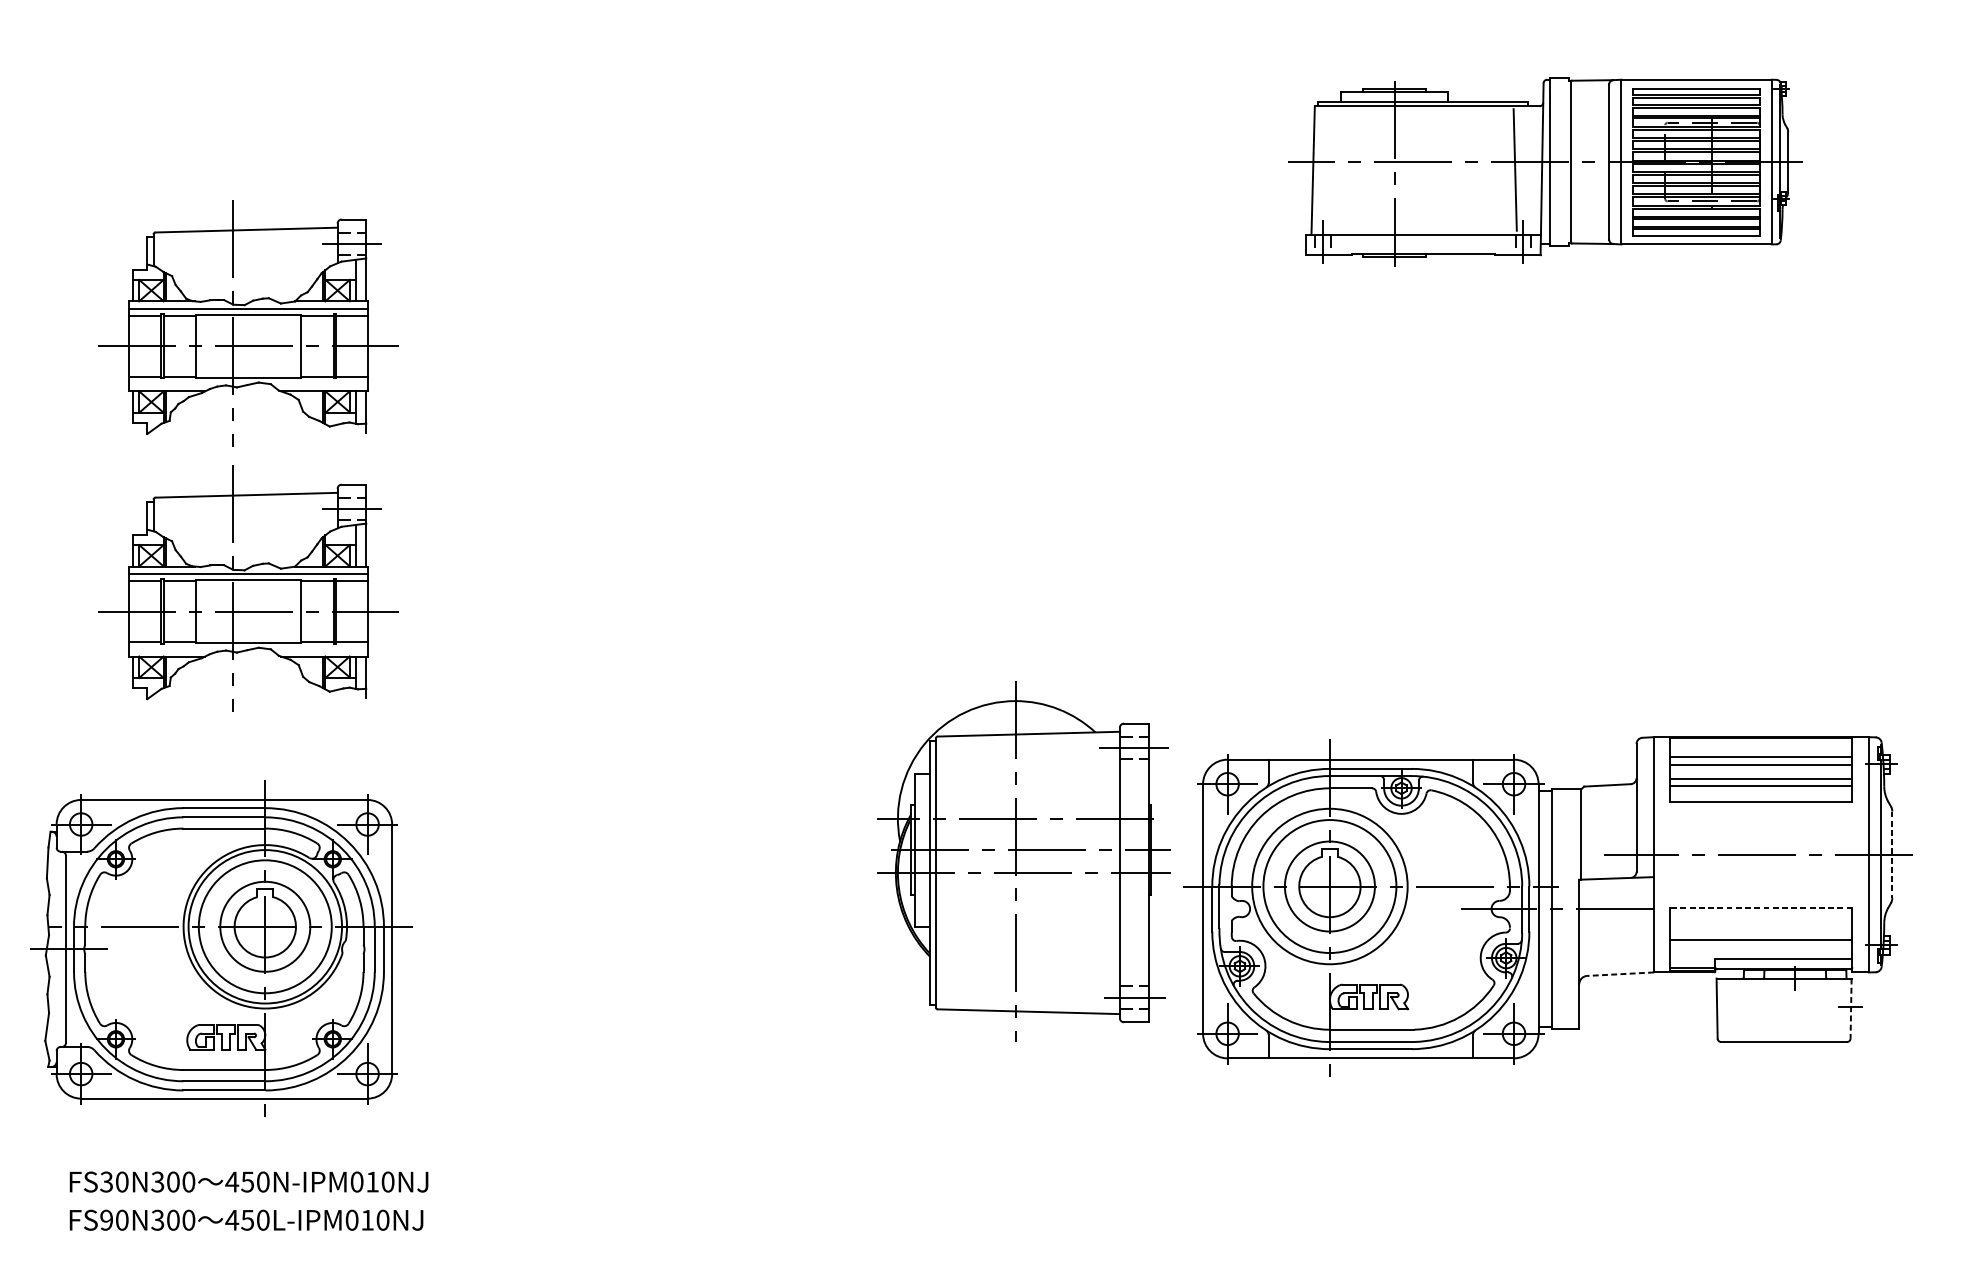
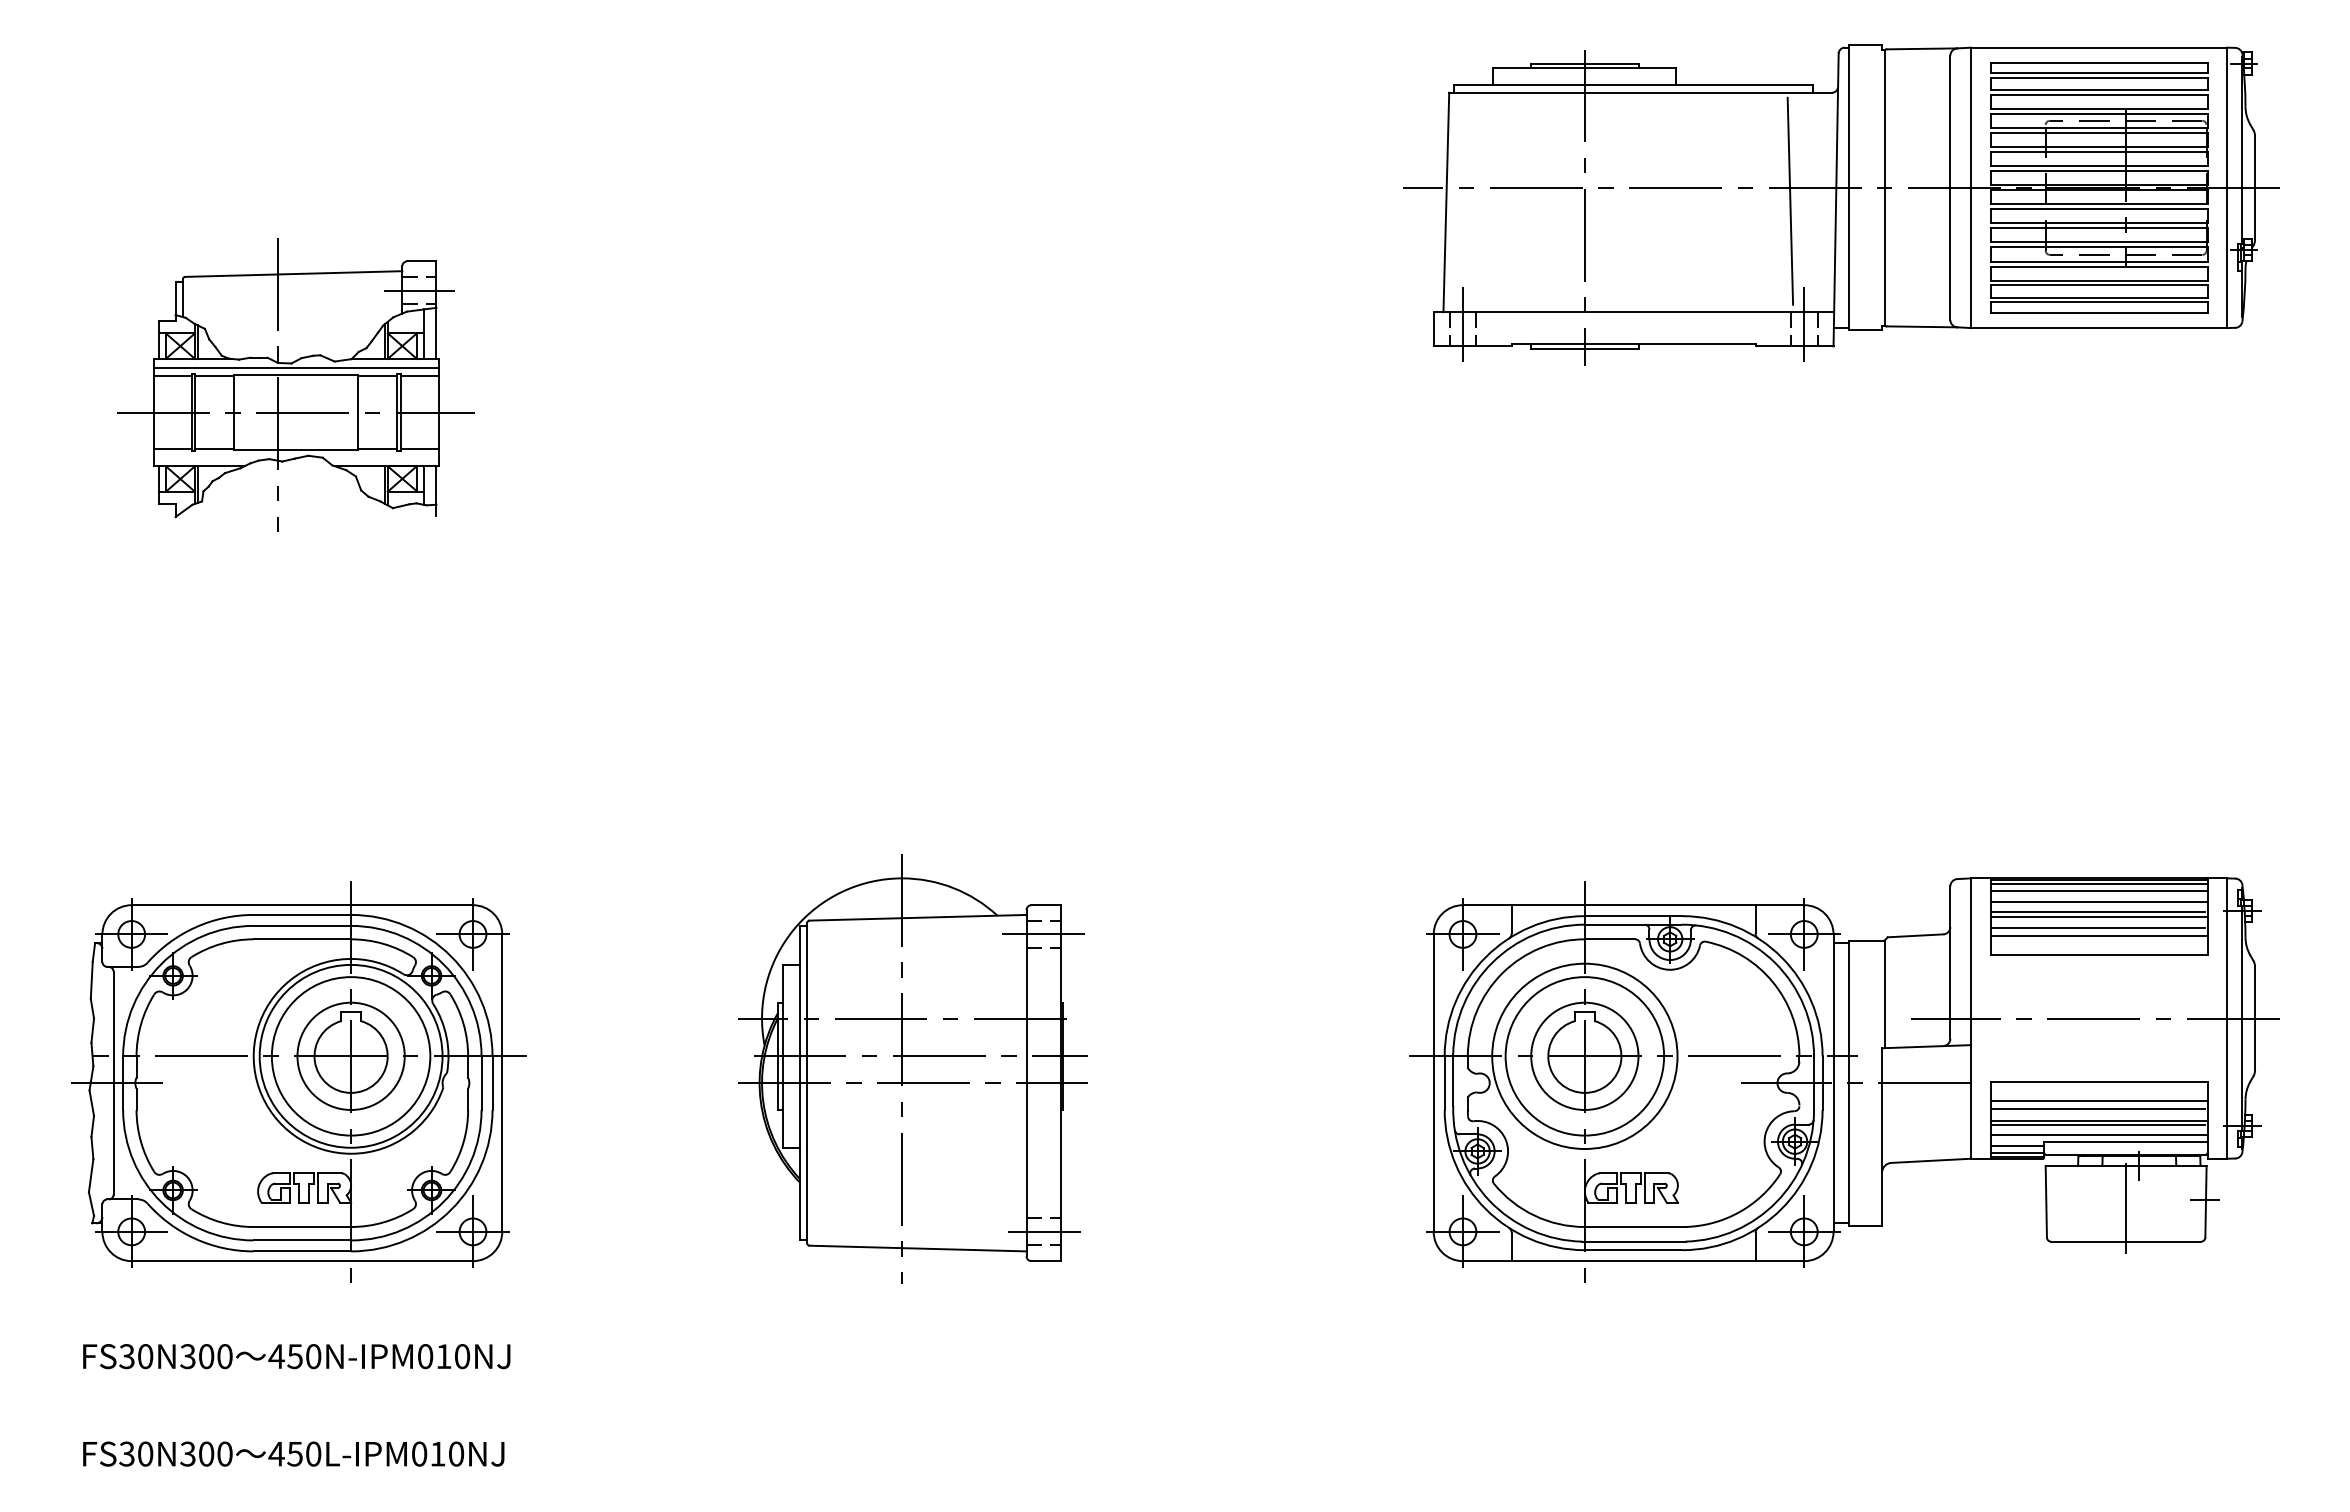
part: (1545, 171) -> (1841, 204), size x1.43
part: (248, 587) -> (295, 700), removed
line: (1760, 741) -> (2098, 883), added
line: (1760, 747) -> (2098, 890), added
line: (1760, 769) -> (2098, 916), added
line: (1892, 854) -> (2255, 1018), dashed -> solid
part: (1024, 860) -> (912, 1068), moved
line: (1760, 907) -> (2098, 1081), dashed -> solid
line: (1760, 923) -> (2098, 1100), added
line: (1761, 930) -> (2099, 1108), added
line: (1761, 944) -> (2099, 1125), added
part: (221, 947) -> (298, 1081), moved
line: (1760, 952) -> (2098, 1135), added
line: (1692, 962) -> (2017, 1146), added
line: (1620, 973) -> (1931, 1160), dashed -> solid
line: (1850, 1008) -> (2205, 1201), dashed -> solid
line: (1784, 1014) -> (2126, 1208), added
text: (248, 1182) -> (296, 1356), moved
text: (106, 1219) -> (126, 1453), FS90N300 -> FS30N300

